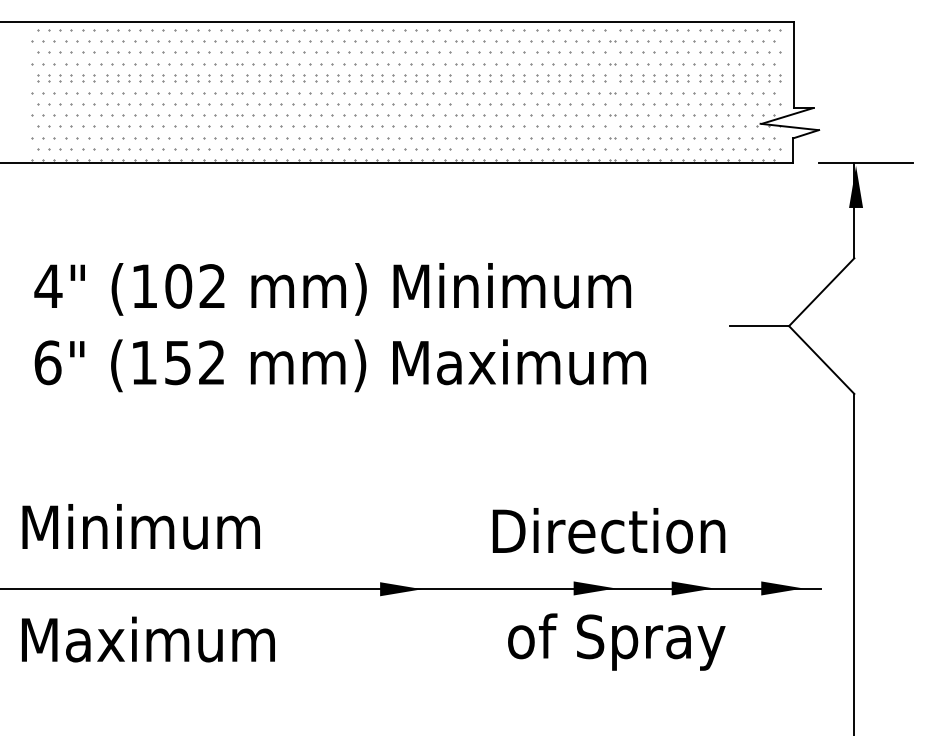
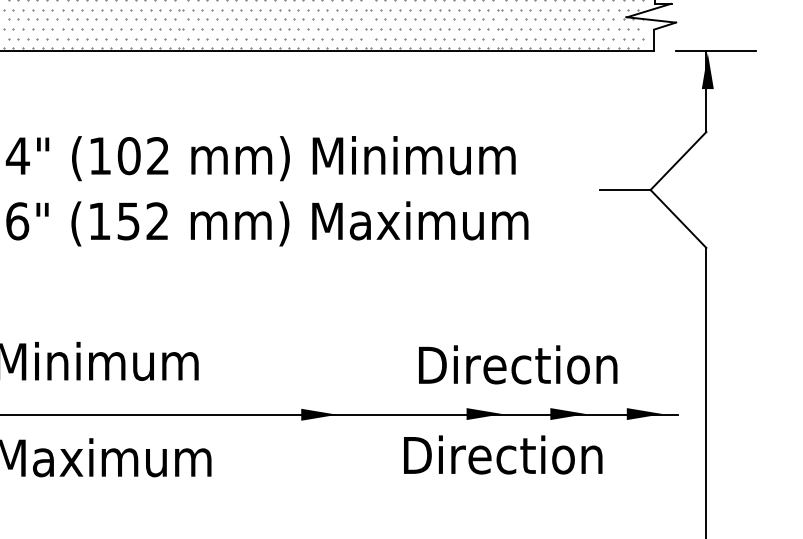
text: (608, 530) -> (517, 364), moved
text: (616, 641) -> (503, 459), of Spray -> Direction

